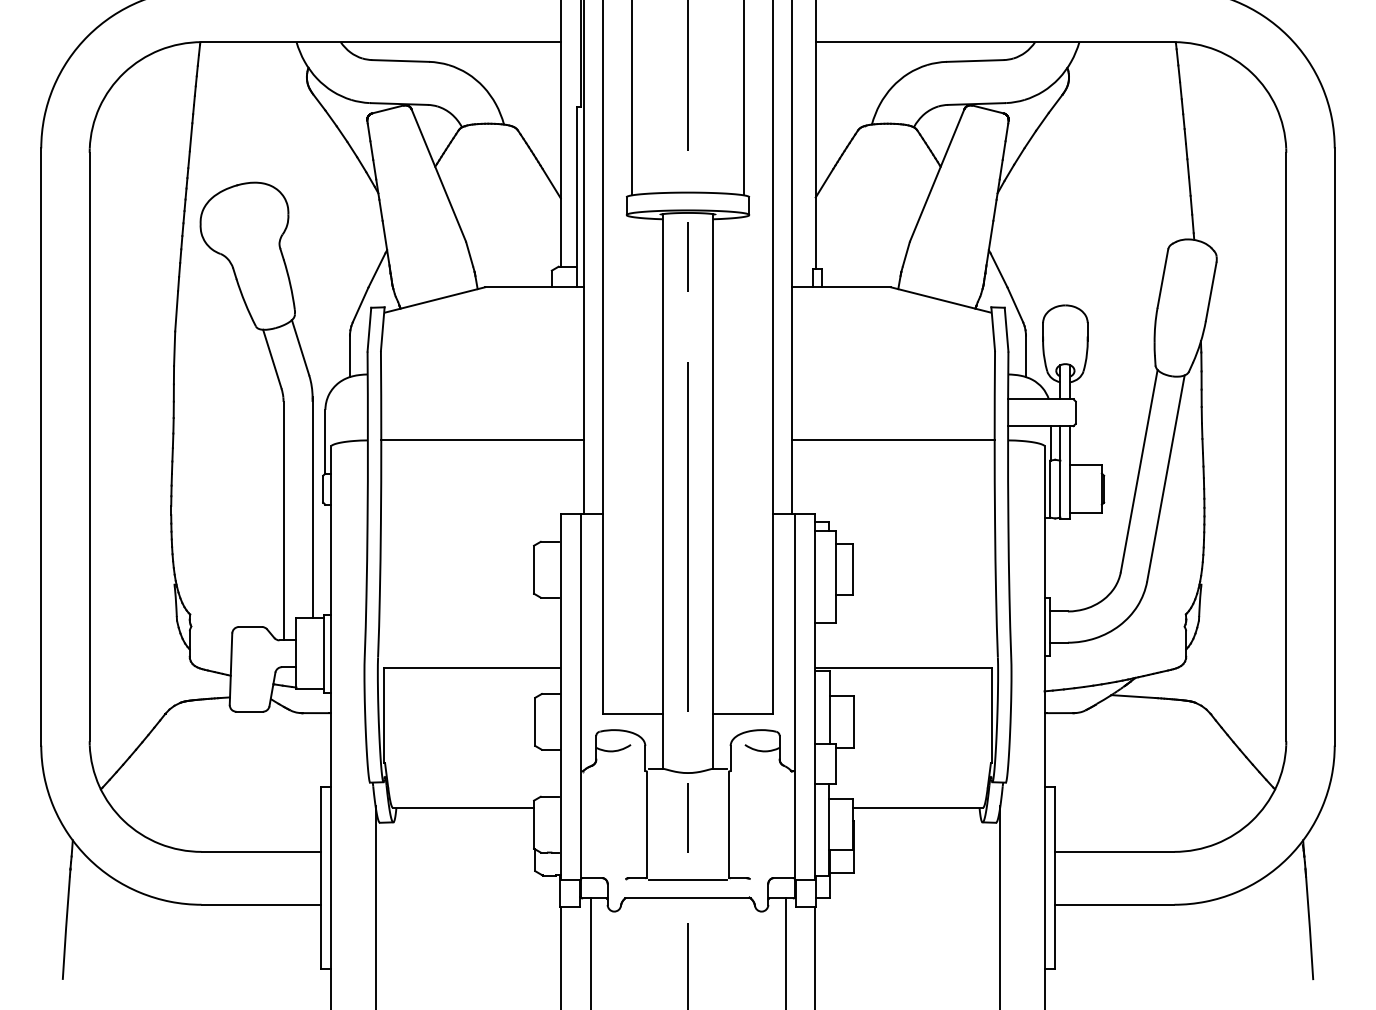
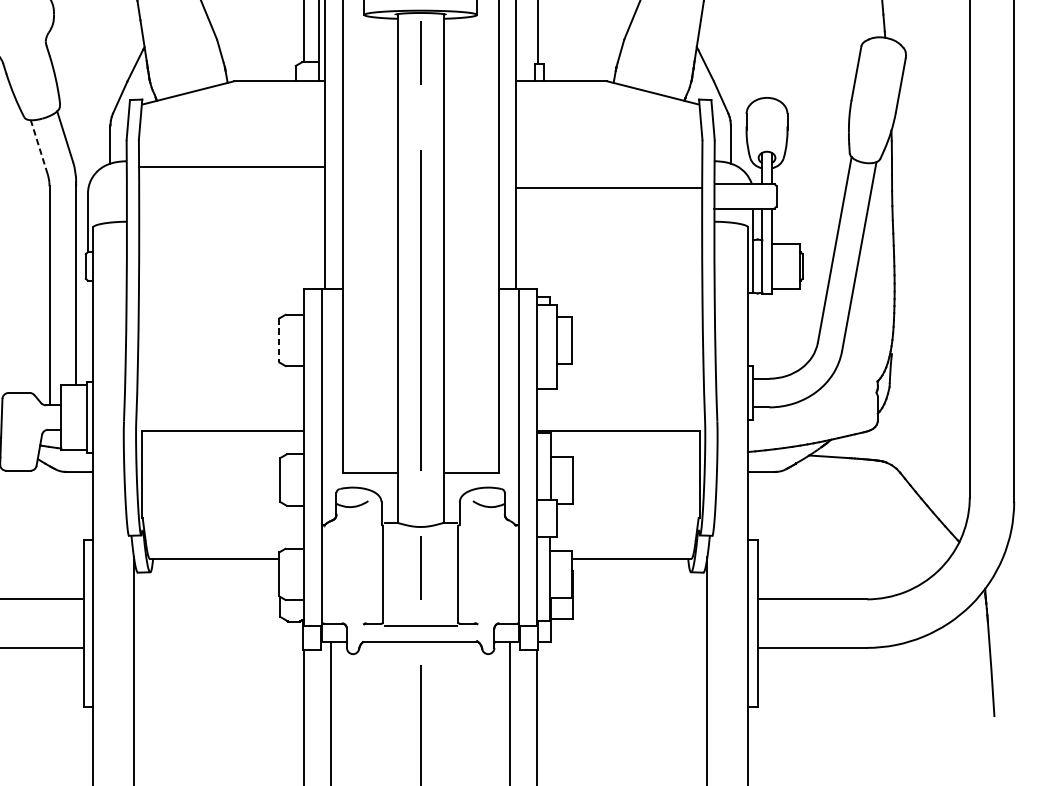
line: (272, 359) -> (39, 147), solid -> dashed
line: (482, 440) -> (232, 167), moved
line: (892, 440) -> (608, 187), moved
line: (534, 570) -> (279, 341), solid -> dashed

